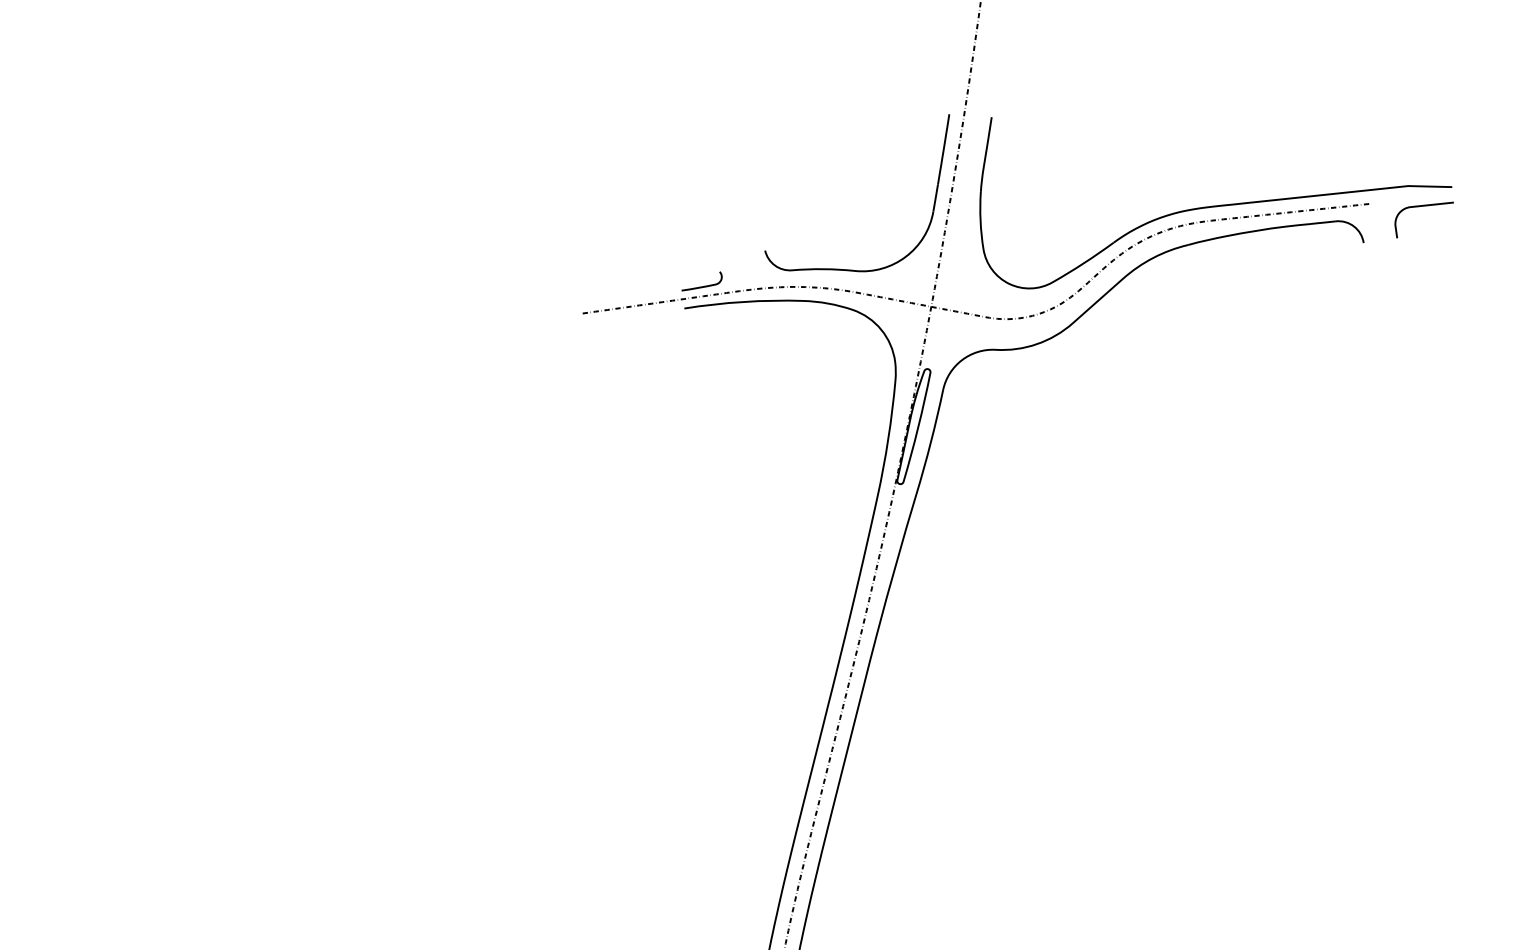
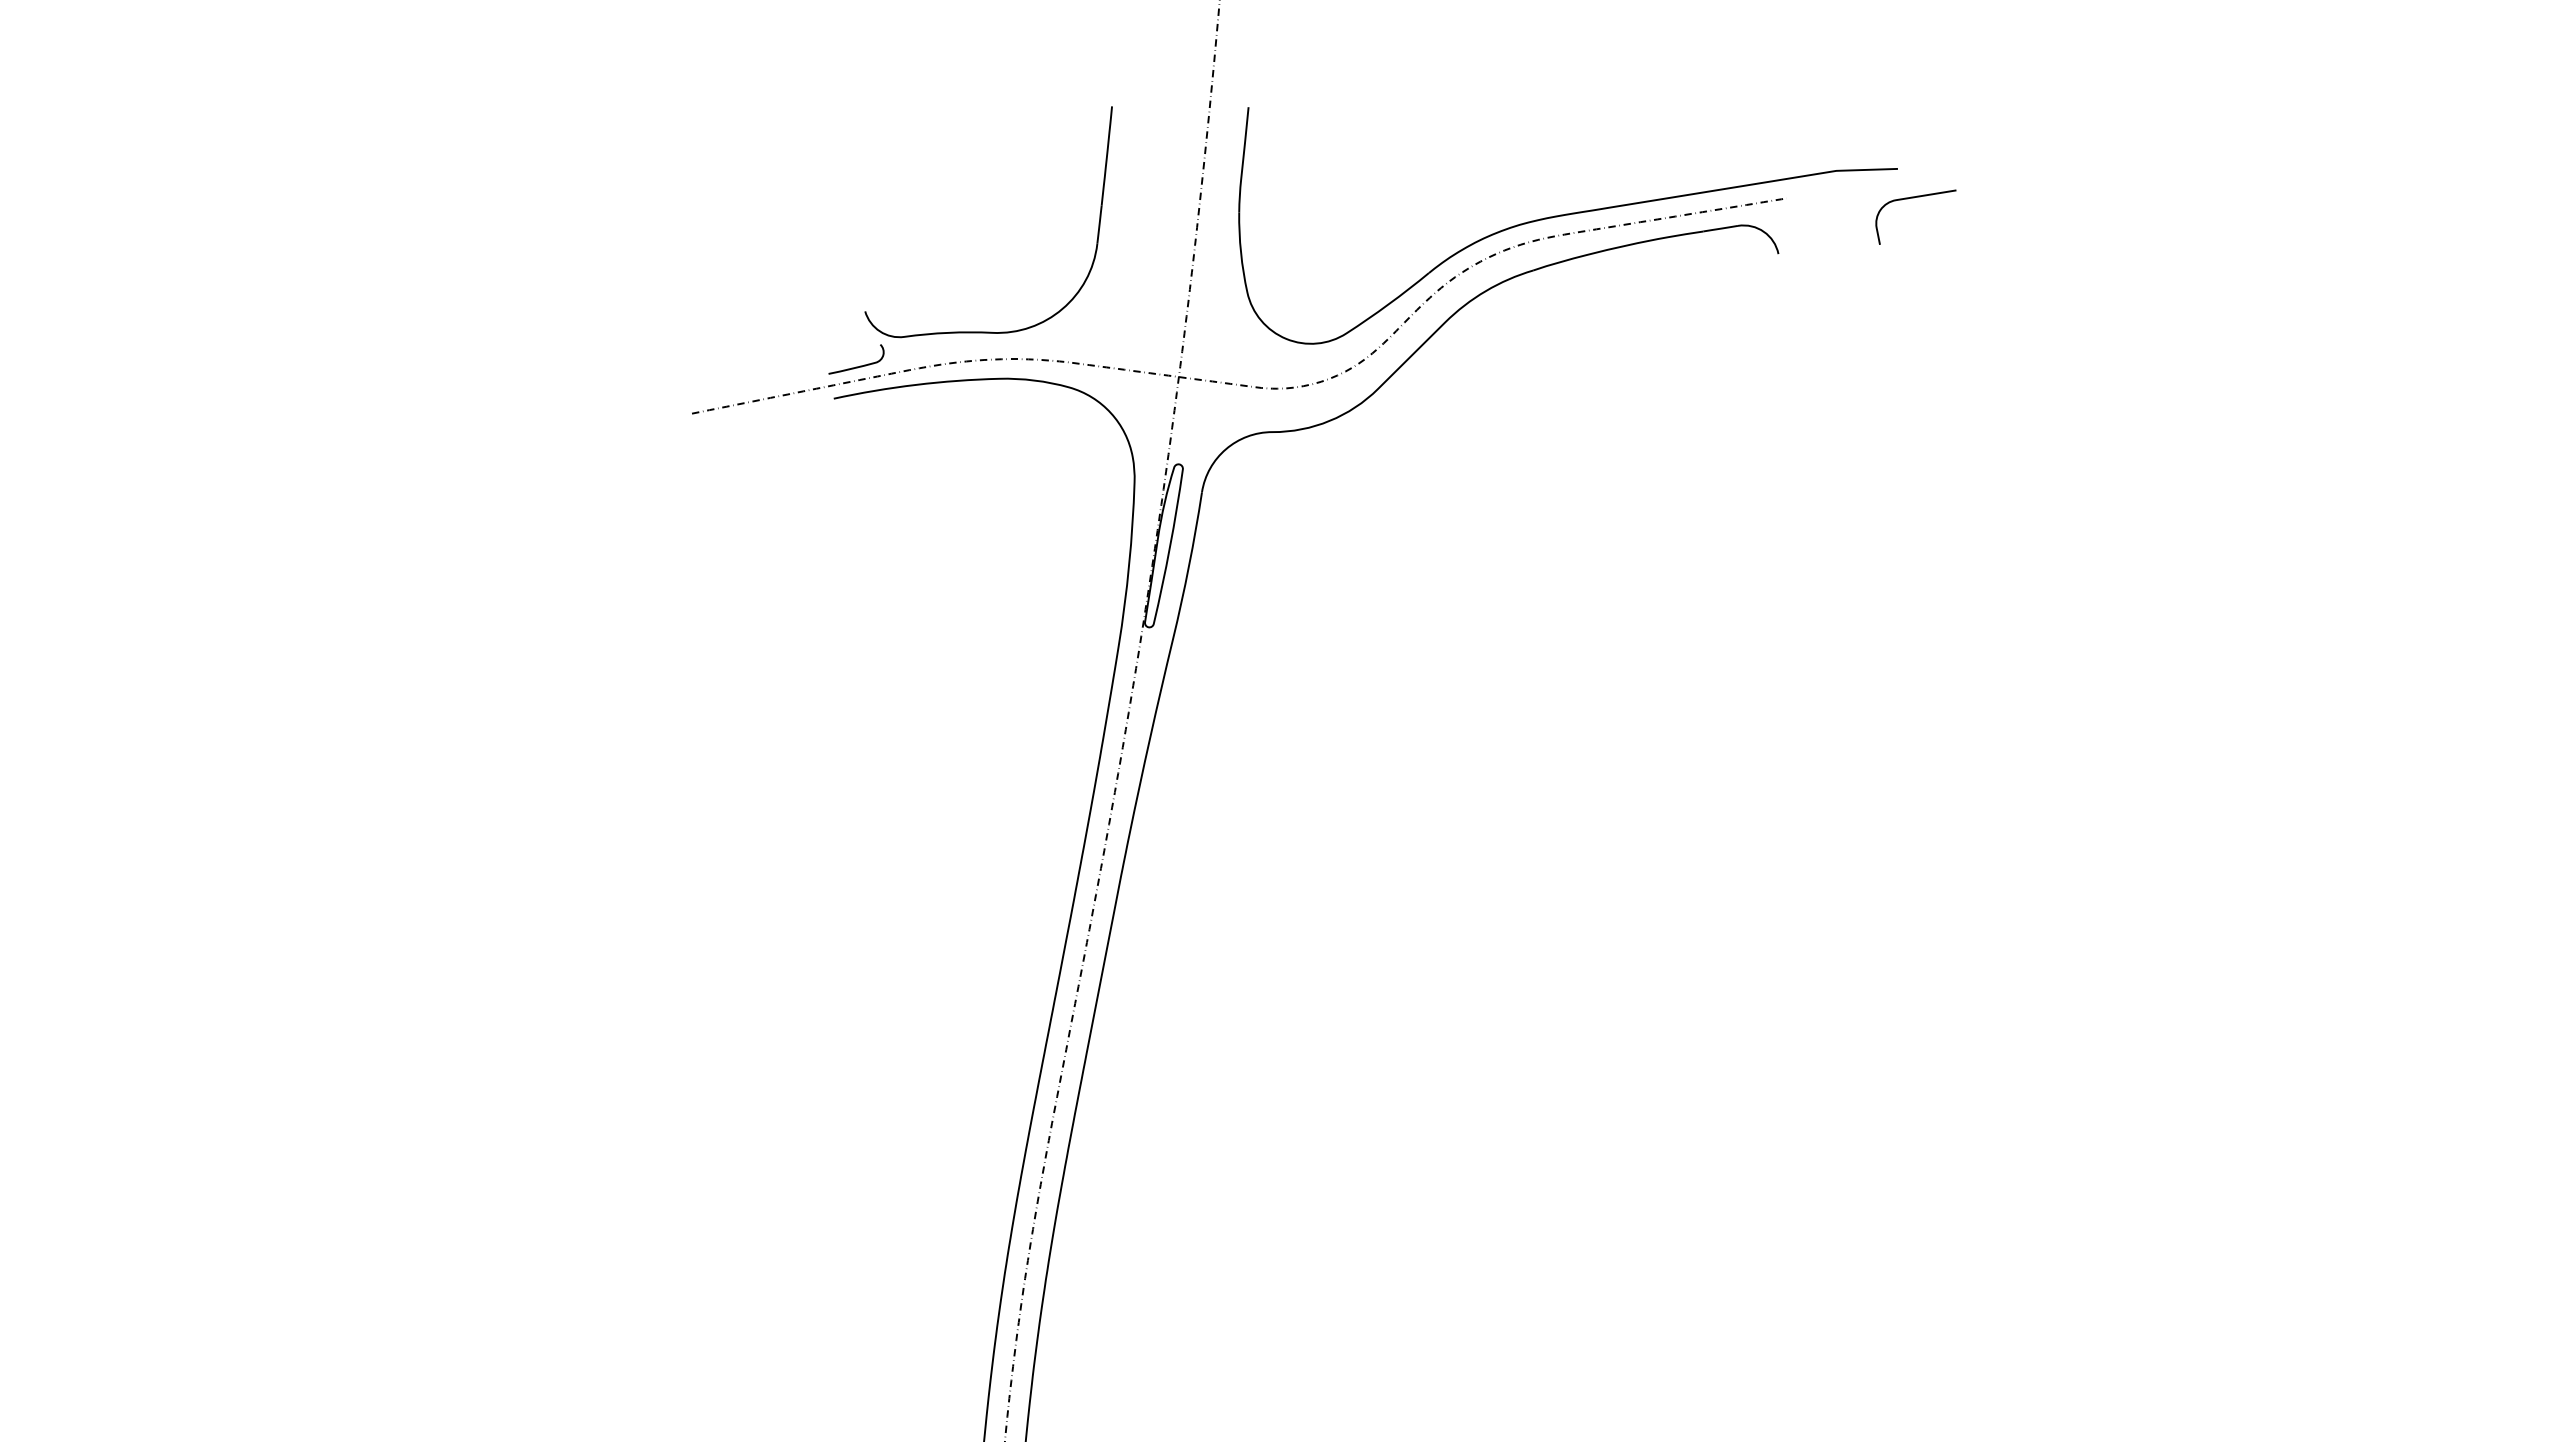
curve: (1423, 206) -> (1914, 198), moved
part: (852, 269) -> (988, 331), moved

